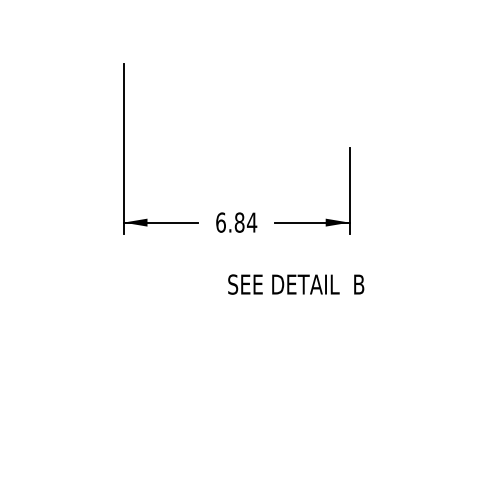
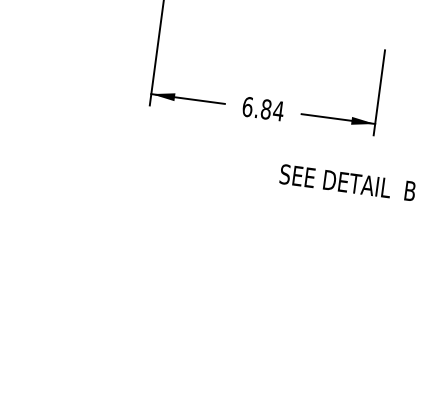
text: (296, 284) -> (348, 182), moved

